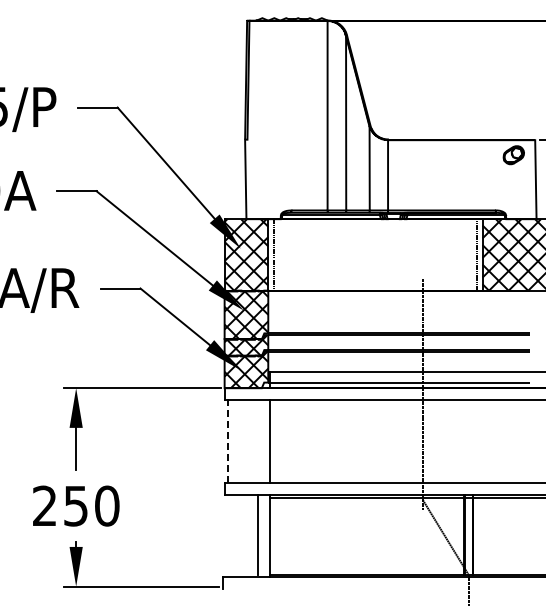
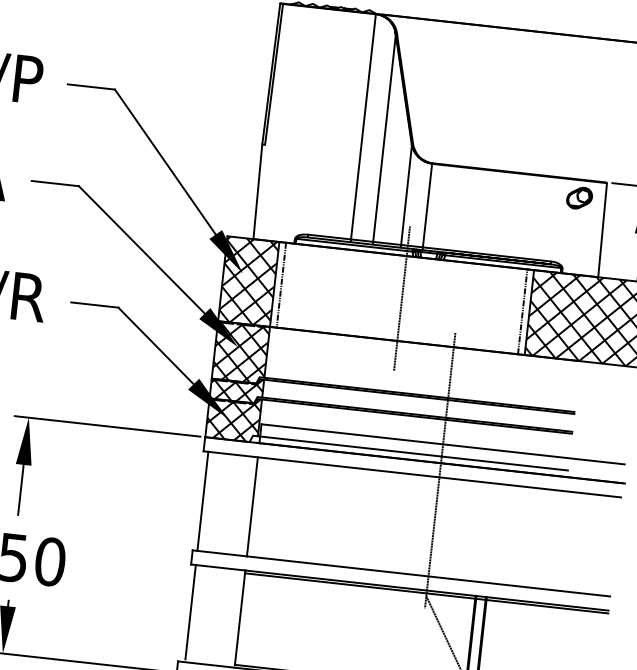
line: (375, 254) -> (402, 298), added
line: (228, 441) -> (202, 501), dashed -> solid
line: (258, 534) -> (190, 611), moved

